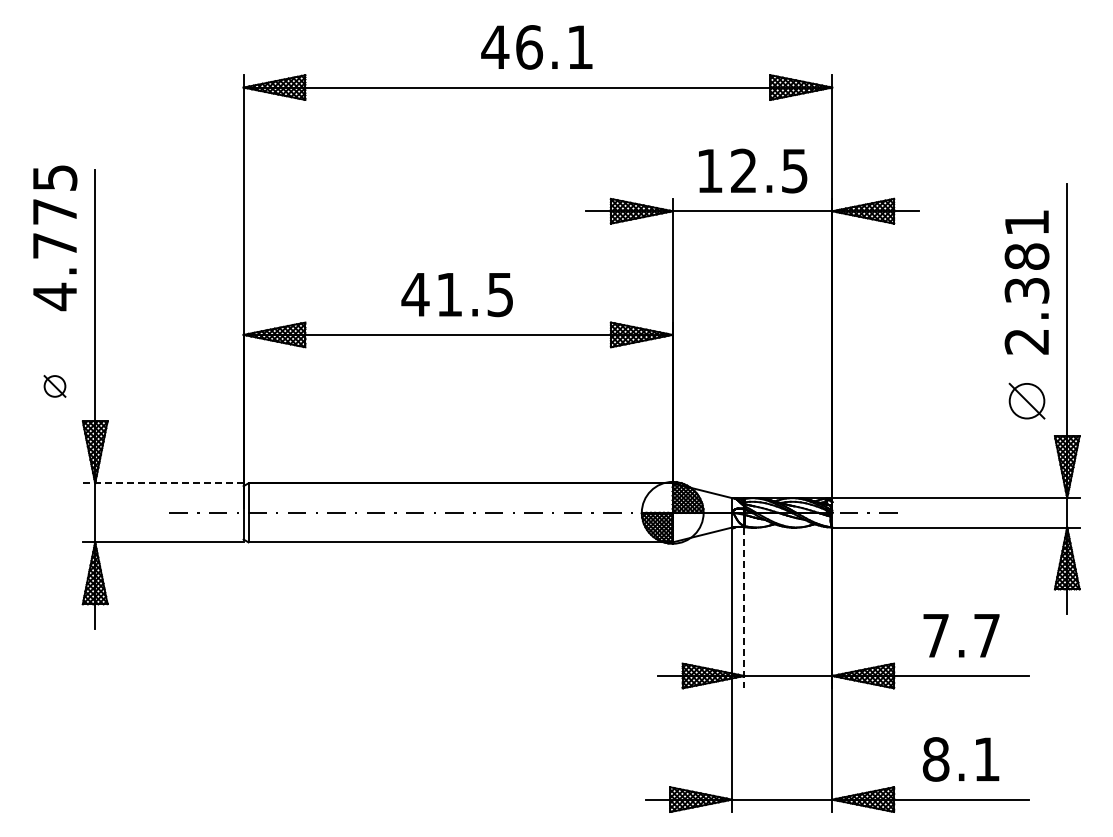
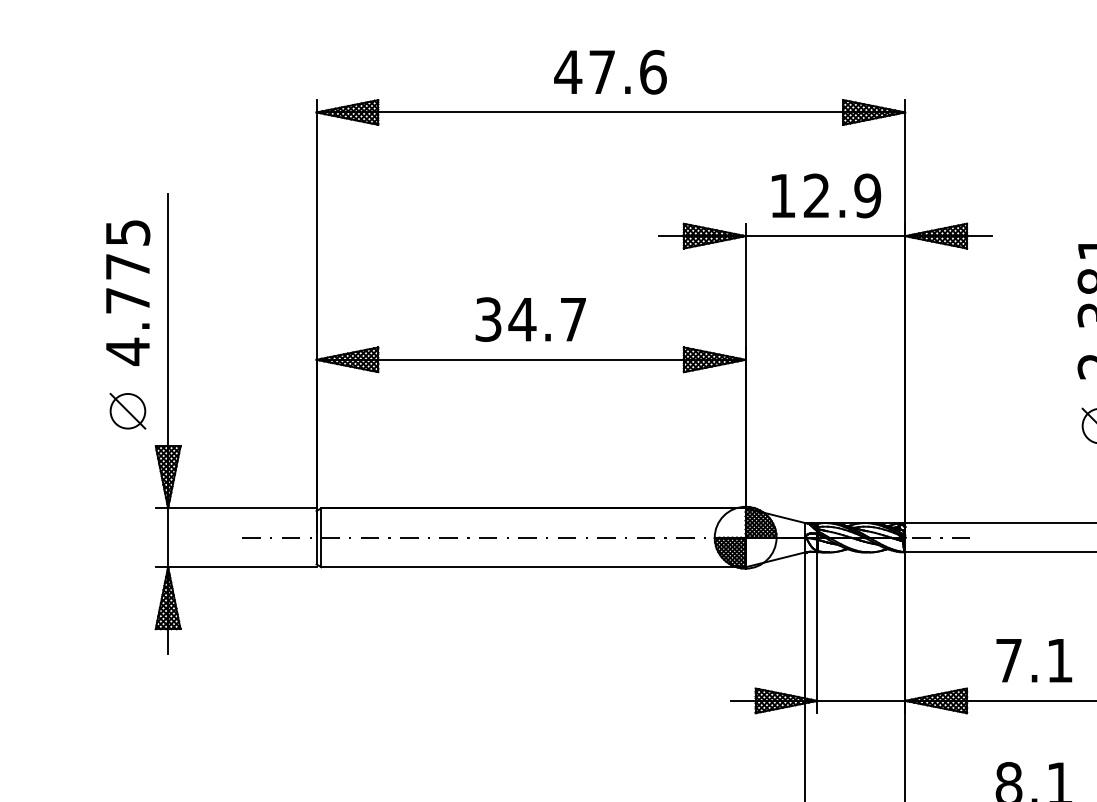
text: (554, 47) -> (627, 72), 46.1 -> 47.6
text: (794, 170) -> (867, 195), 12.5 -> 12.9
text: (55, 238) -> (128, 293), moved
text: (456, 294) -> (529, 319), 41.5 -> 34.7
part: (54, 386) -> (127, 411), size x1.67
line: (163, 483) -> (236, 508), dashed -> solid
line: (744, 608) -> (817, 633), dashed -> solid
text: (986, 635) -> (1059, 660), 7.7 -> 7.1

